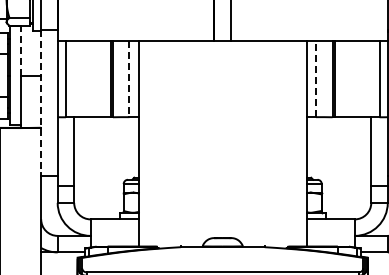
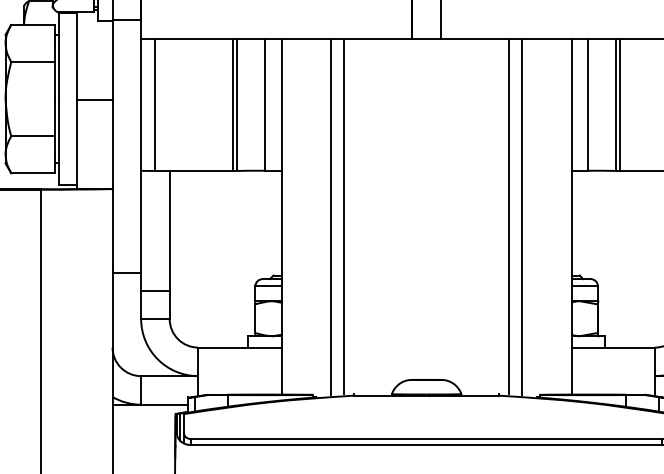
line: (20, 50) -> (76, 55), dashed -> solid
line: (315, 78) -> (587, 103), dashed -> solid
line: (129, 79) -> (265, 105), dashed -> solid
line: (41, 101) -> (113, 143), dashed -> solid
line: (167, 143) -> (331, 216), added
line: (175, 143) -> (344, 216), added
line: (270, 143) -> (509, 216), added
line: (277, 143) -> (521, 216), added

